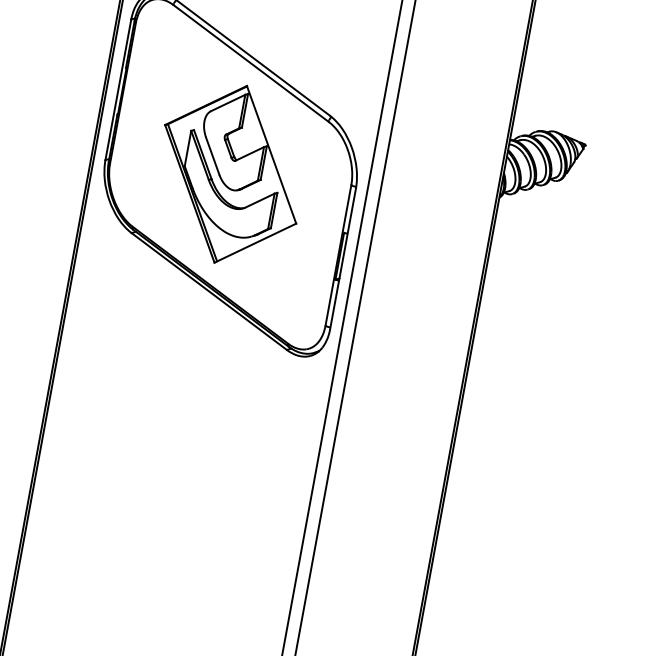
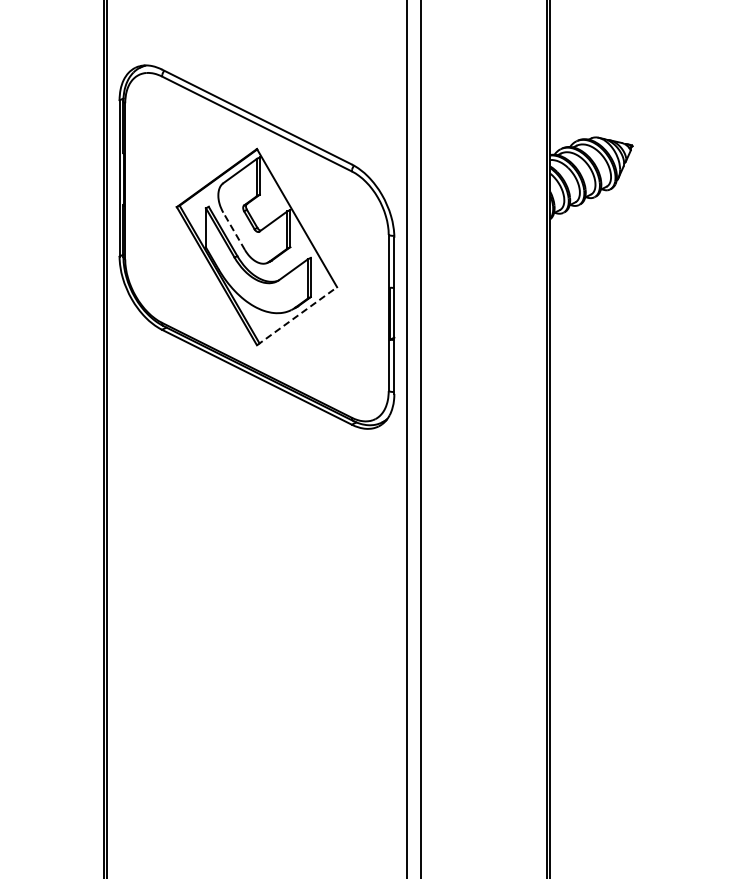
line: (213, 156) -> (234, 231), solid -> dashed
line: (255, 242) -> (297, 315), solid -> dashed

